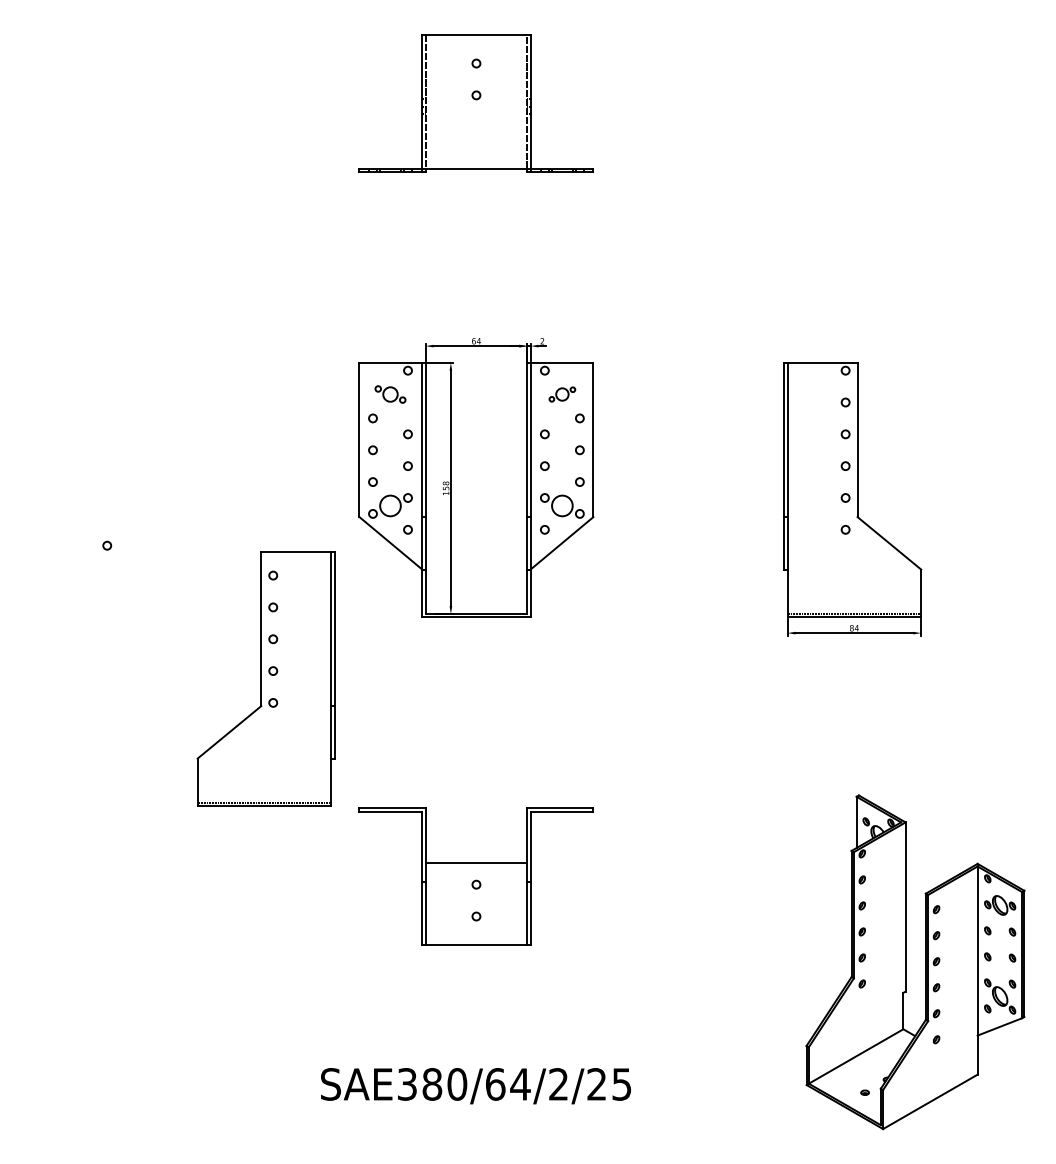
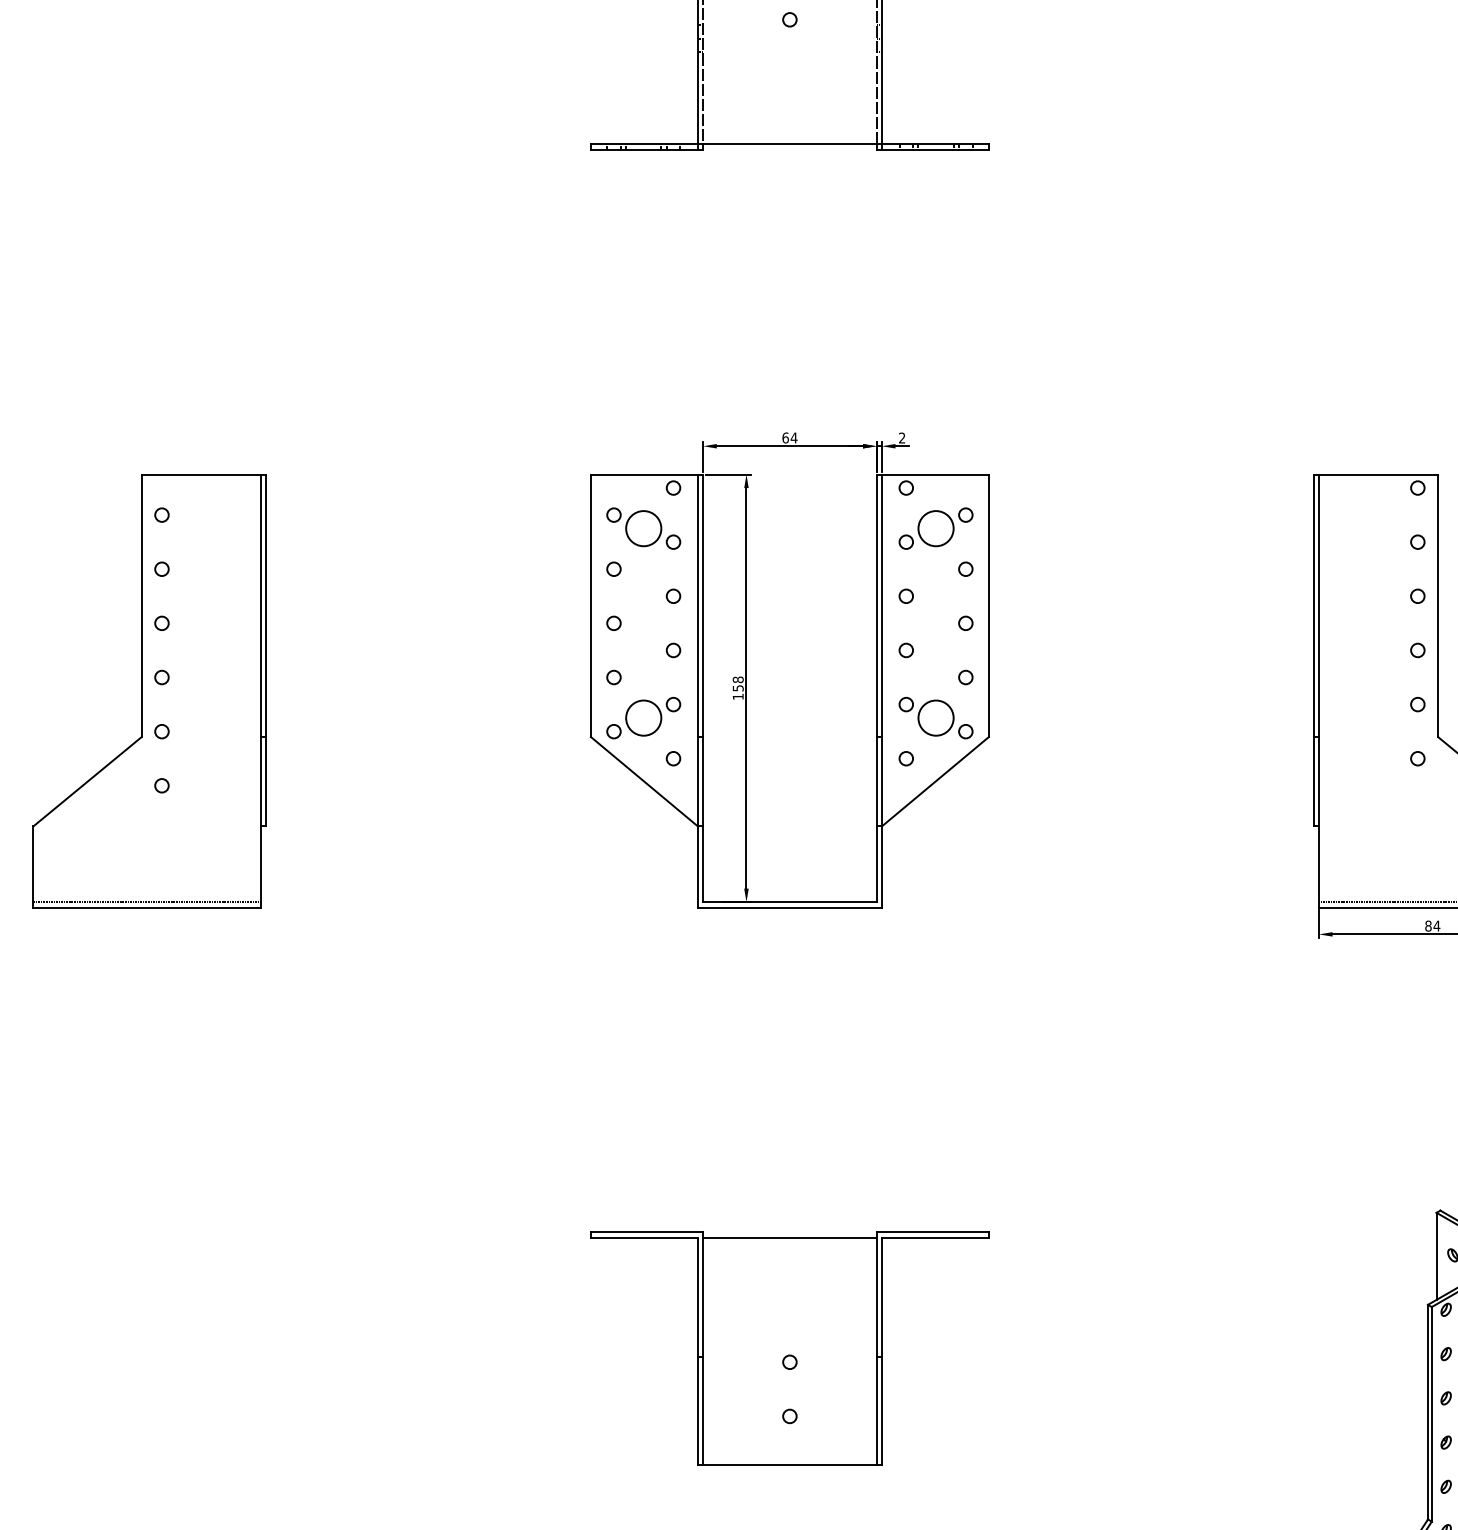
part: (390, 394) -> (643, 528), size x1.43
part: (562, 394) -> (936, 528), size x1.67
part: (265, 678) -> (148, 690), moved
line: (476, 862) -> (790, 1237), moved

